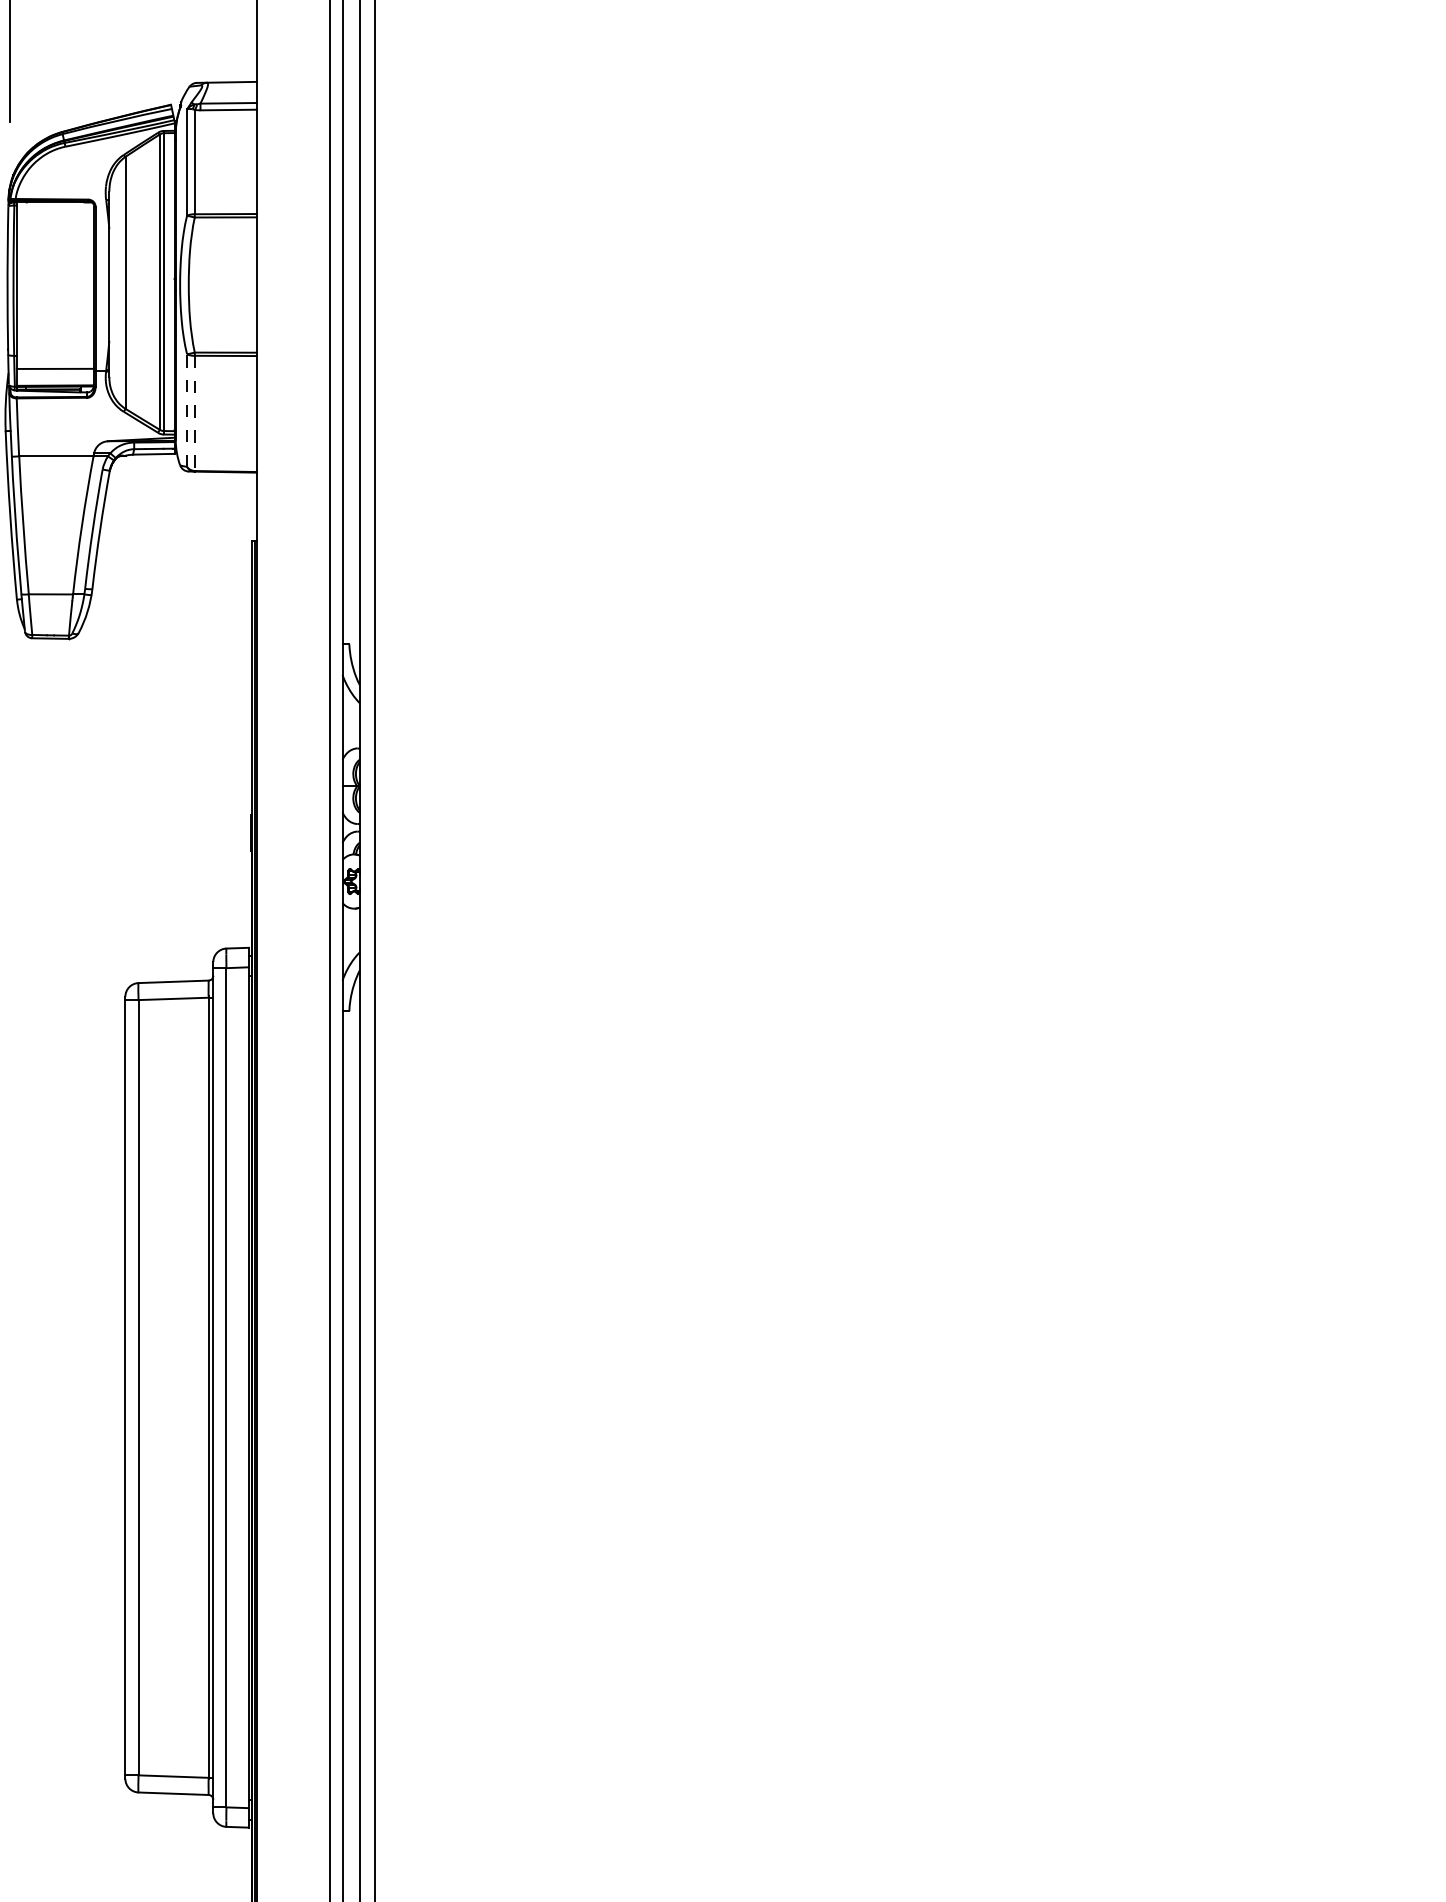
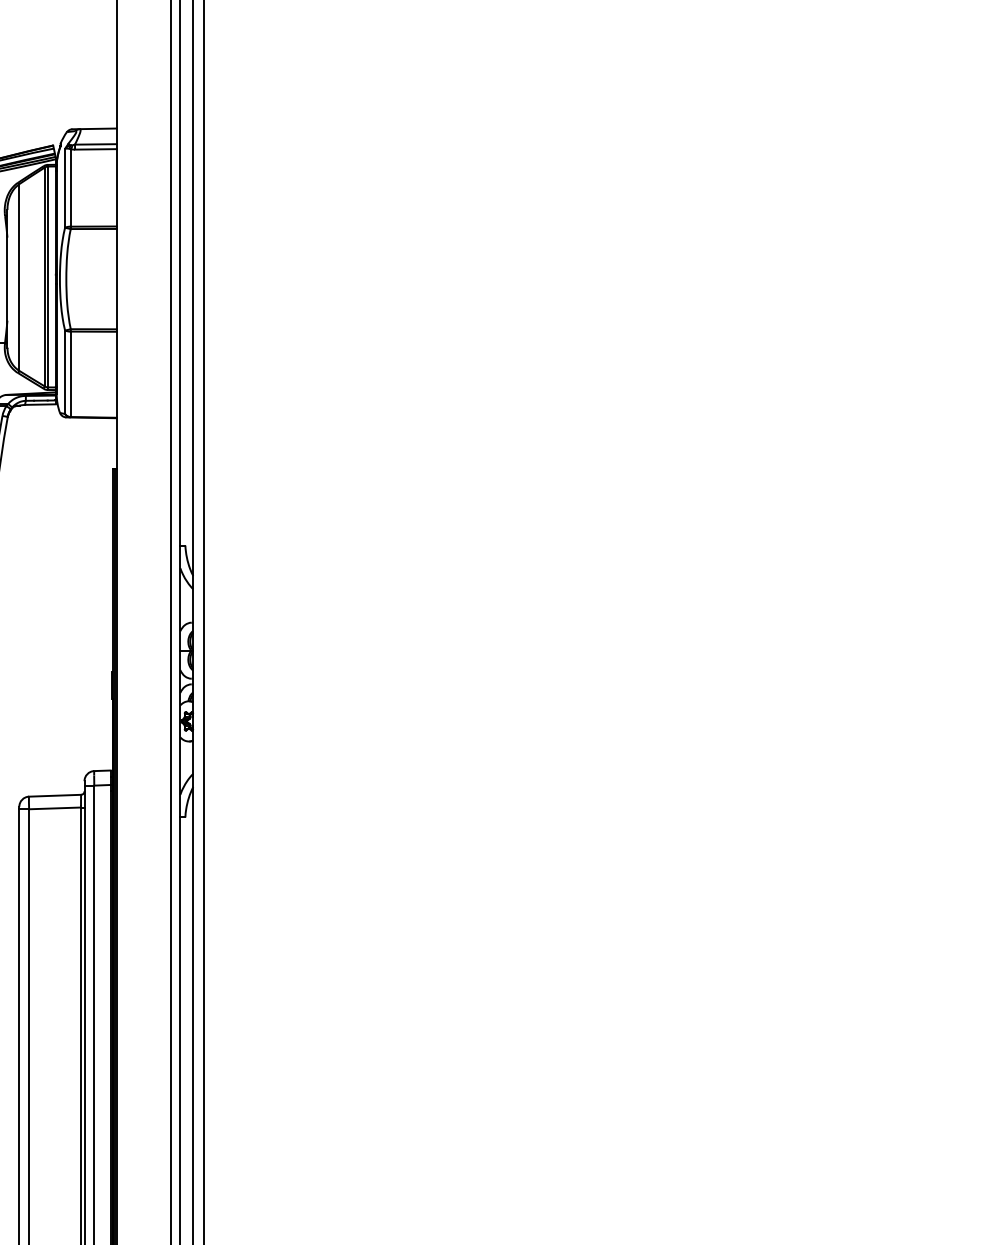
line: (187, 410) -> (65, 372), dashed -> solid
line: (194, 413) -> (70, 374), dashed -> solid

